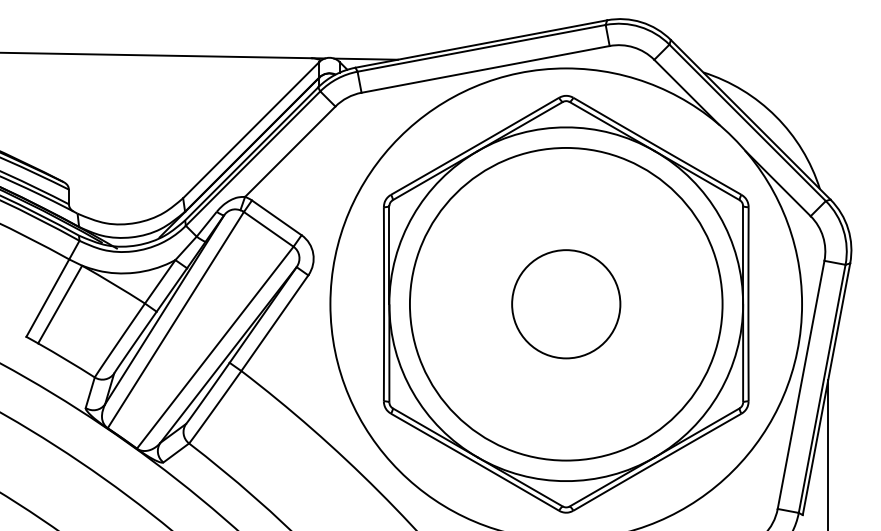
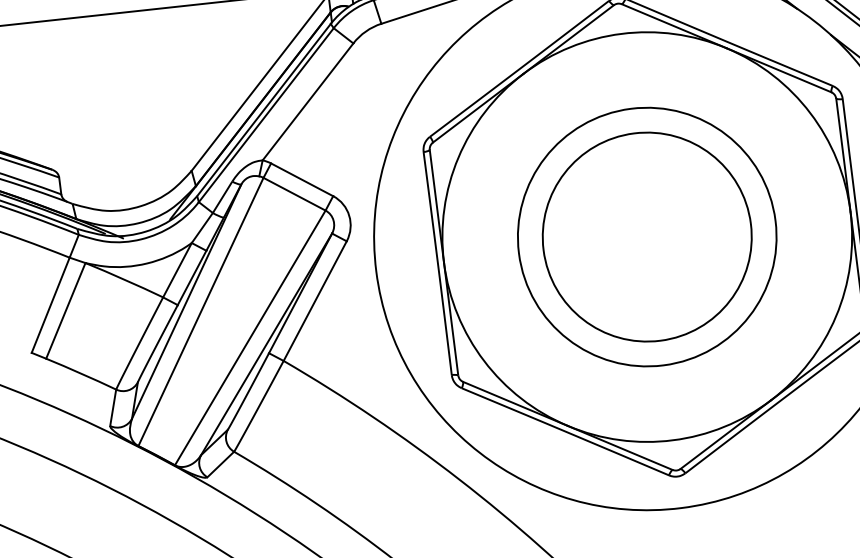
circle: (565, 303) -> (646, 236), size x0.71
circle: (566, 304) -> (647, 237), size x1.67

